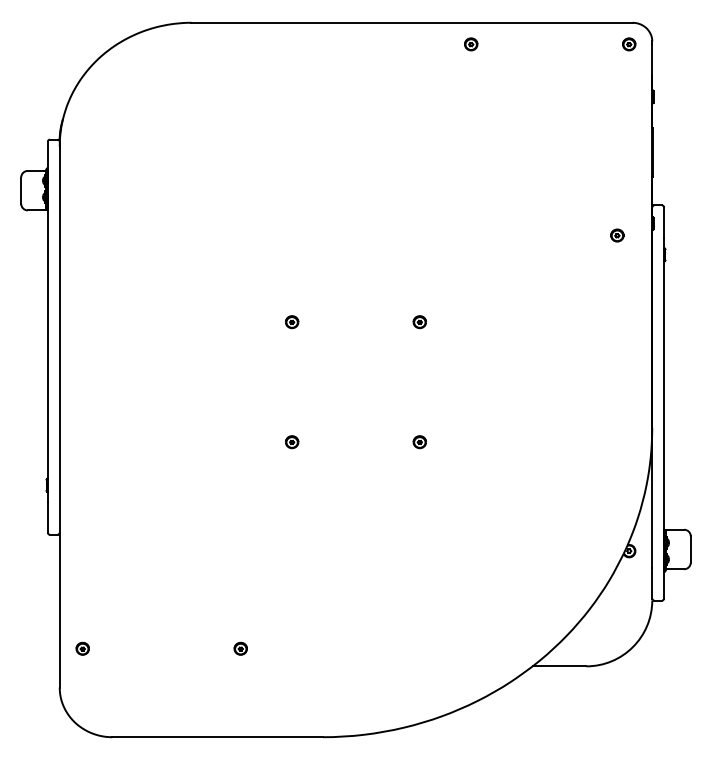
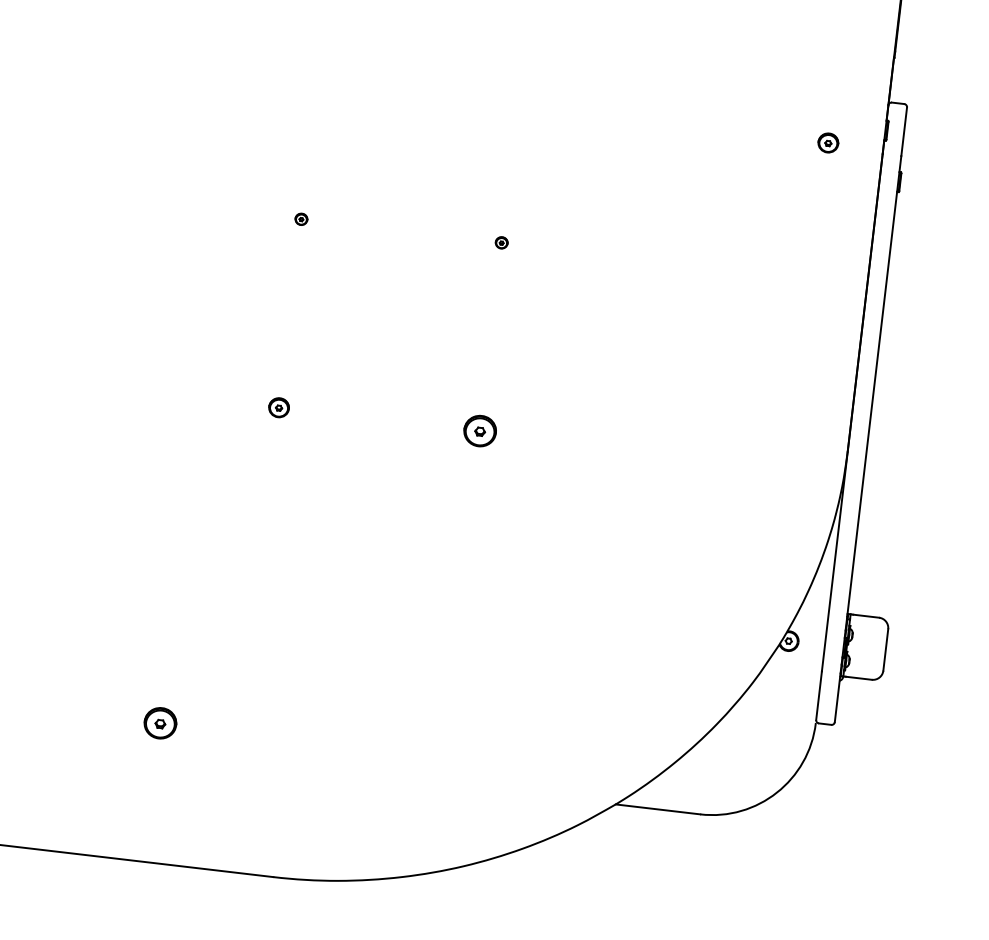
part: (292, 322) -> (301, 219), size x0.6
part: (419, 322) -> (501, 243), size x0.6
part: (419, 442) -> (479, 431), size x1.6
part: (240, 648) -> (159, 722), size x1.6

